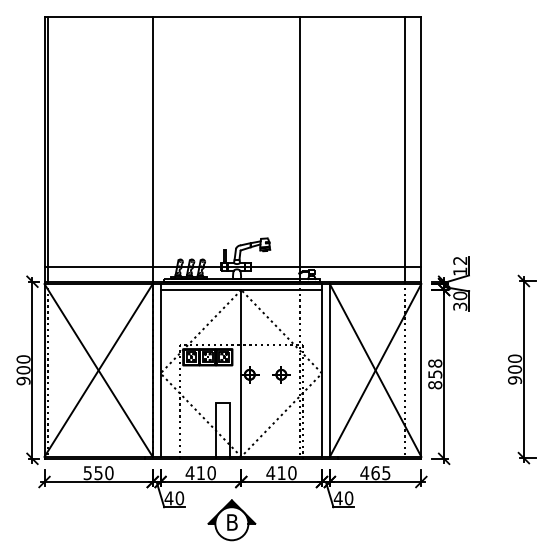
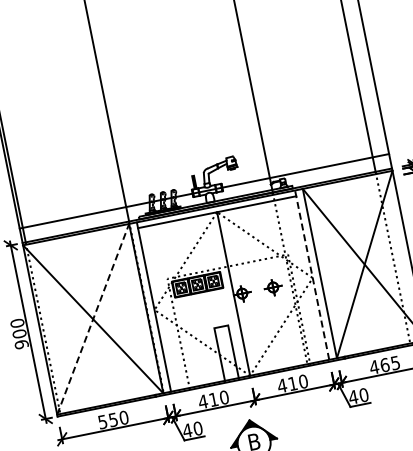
line: (322, 369) -> (312, 274), solid -> dashed
line: (98, 370) -> (93, 319), solid -> dashed

